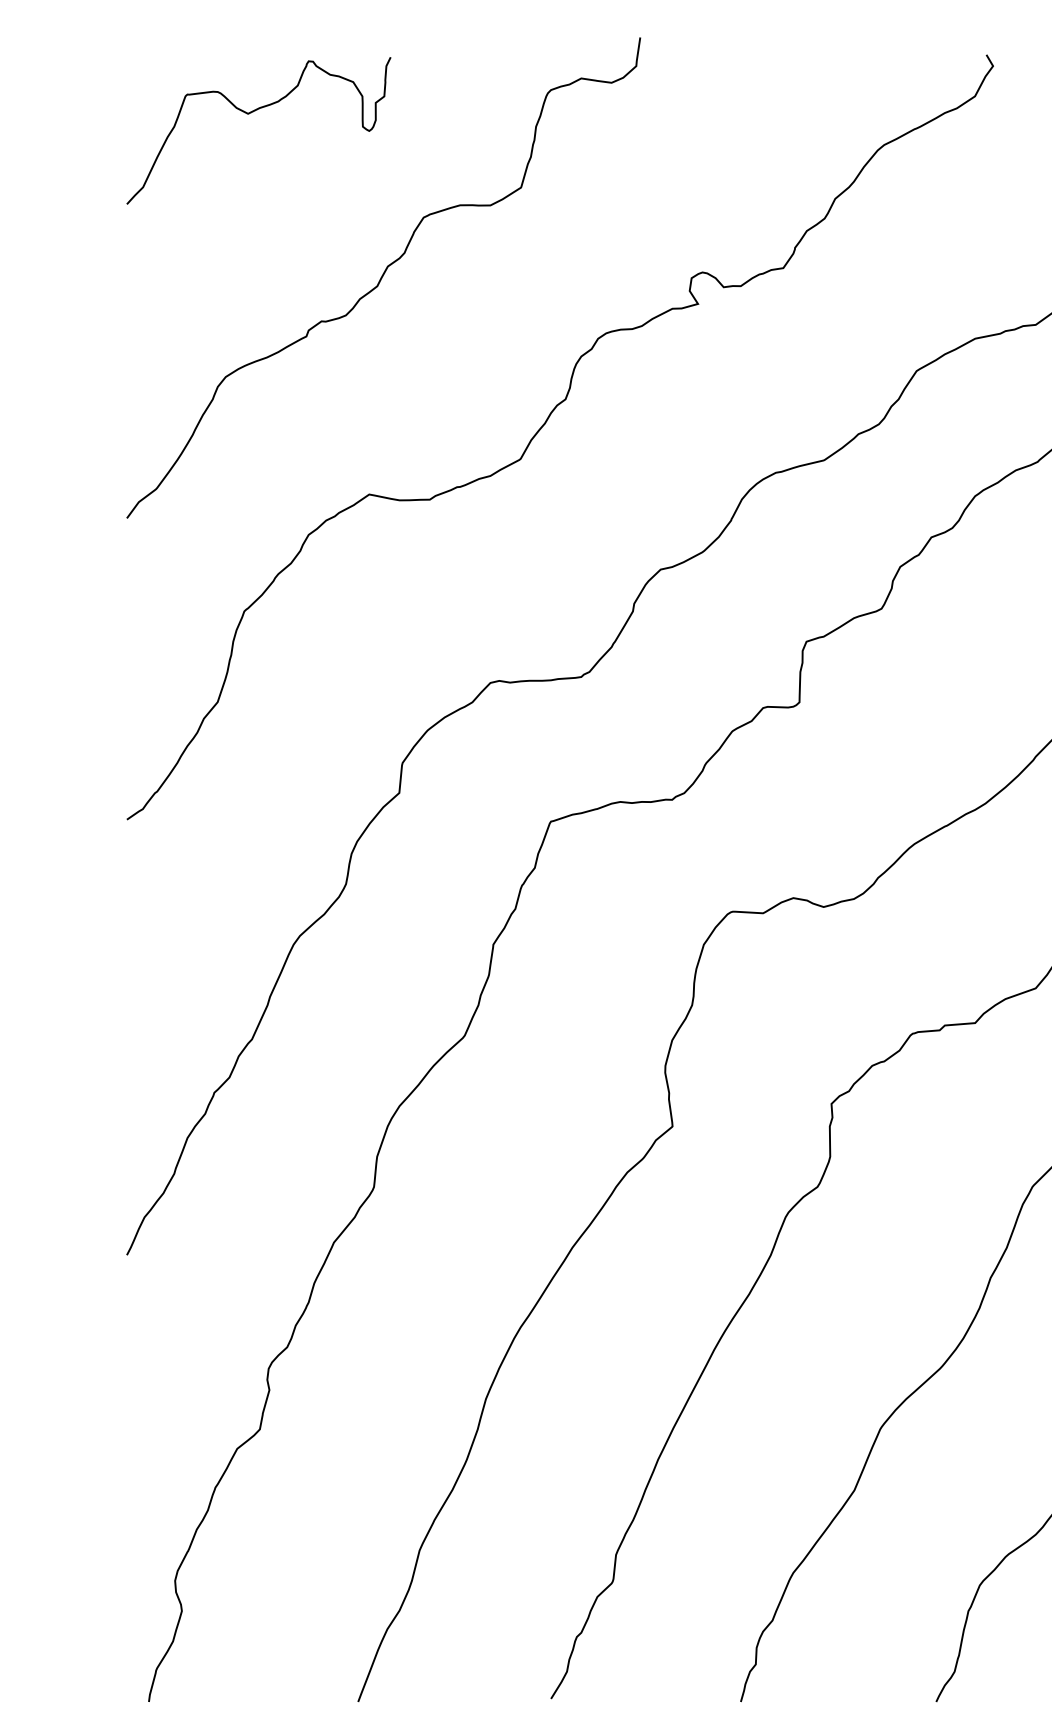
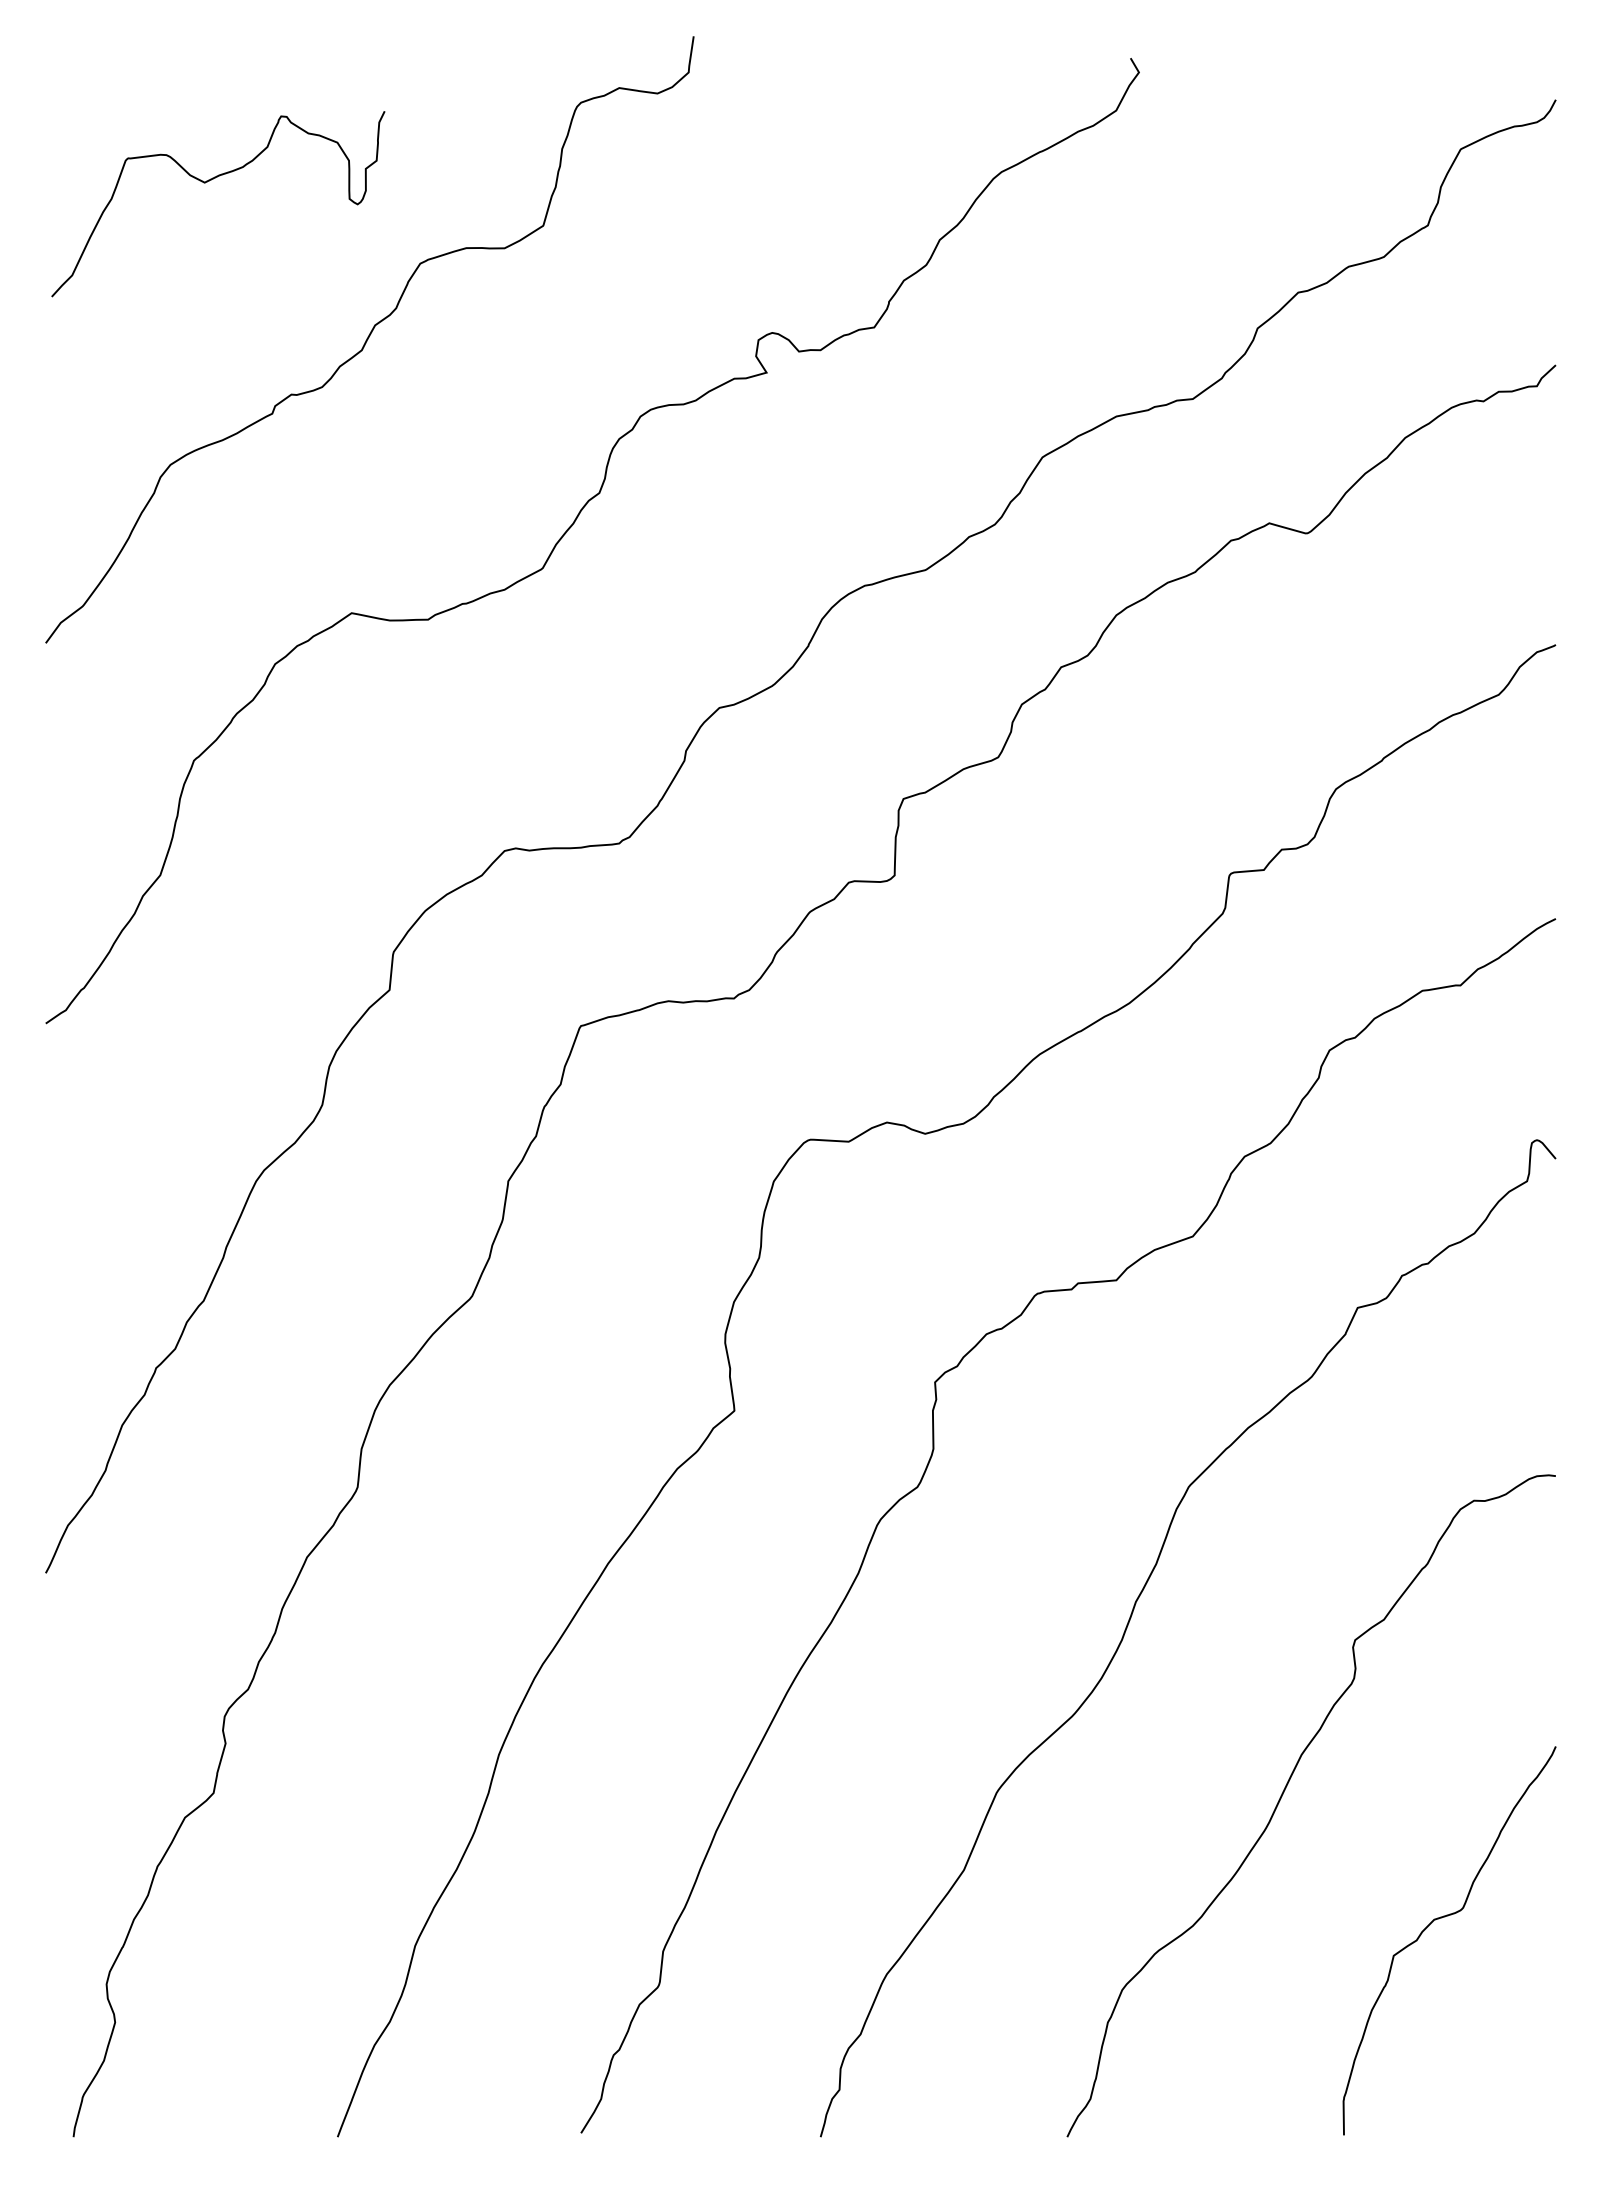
curve: (250, 113) -> (207, 182), moved

